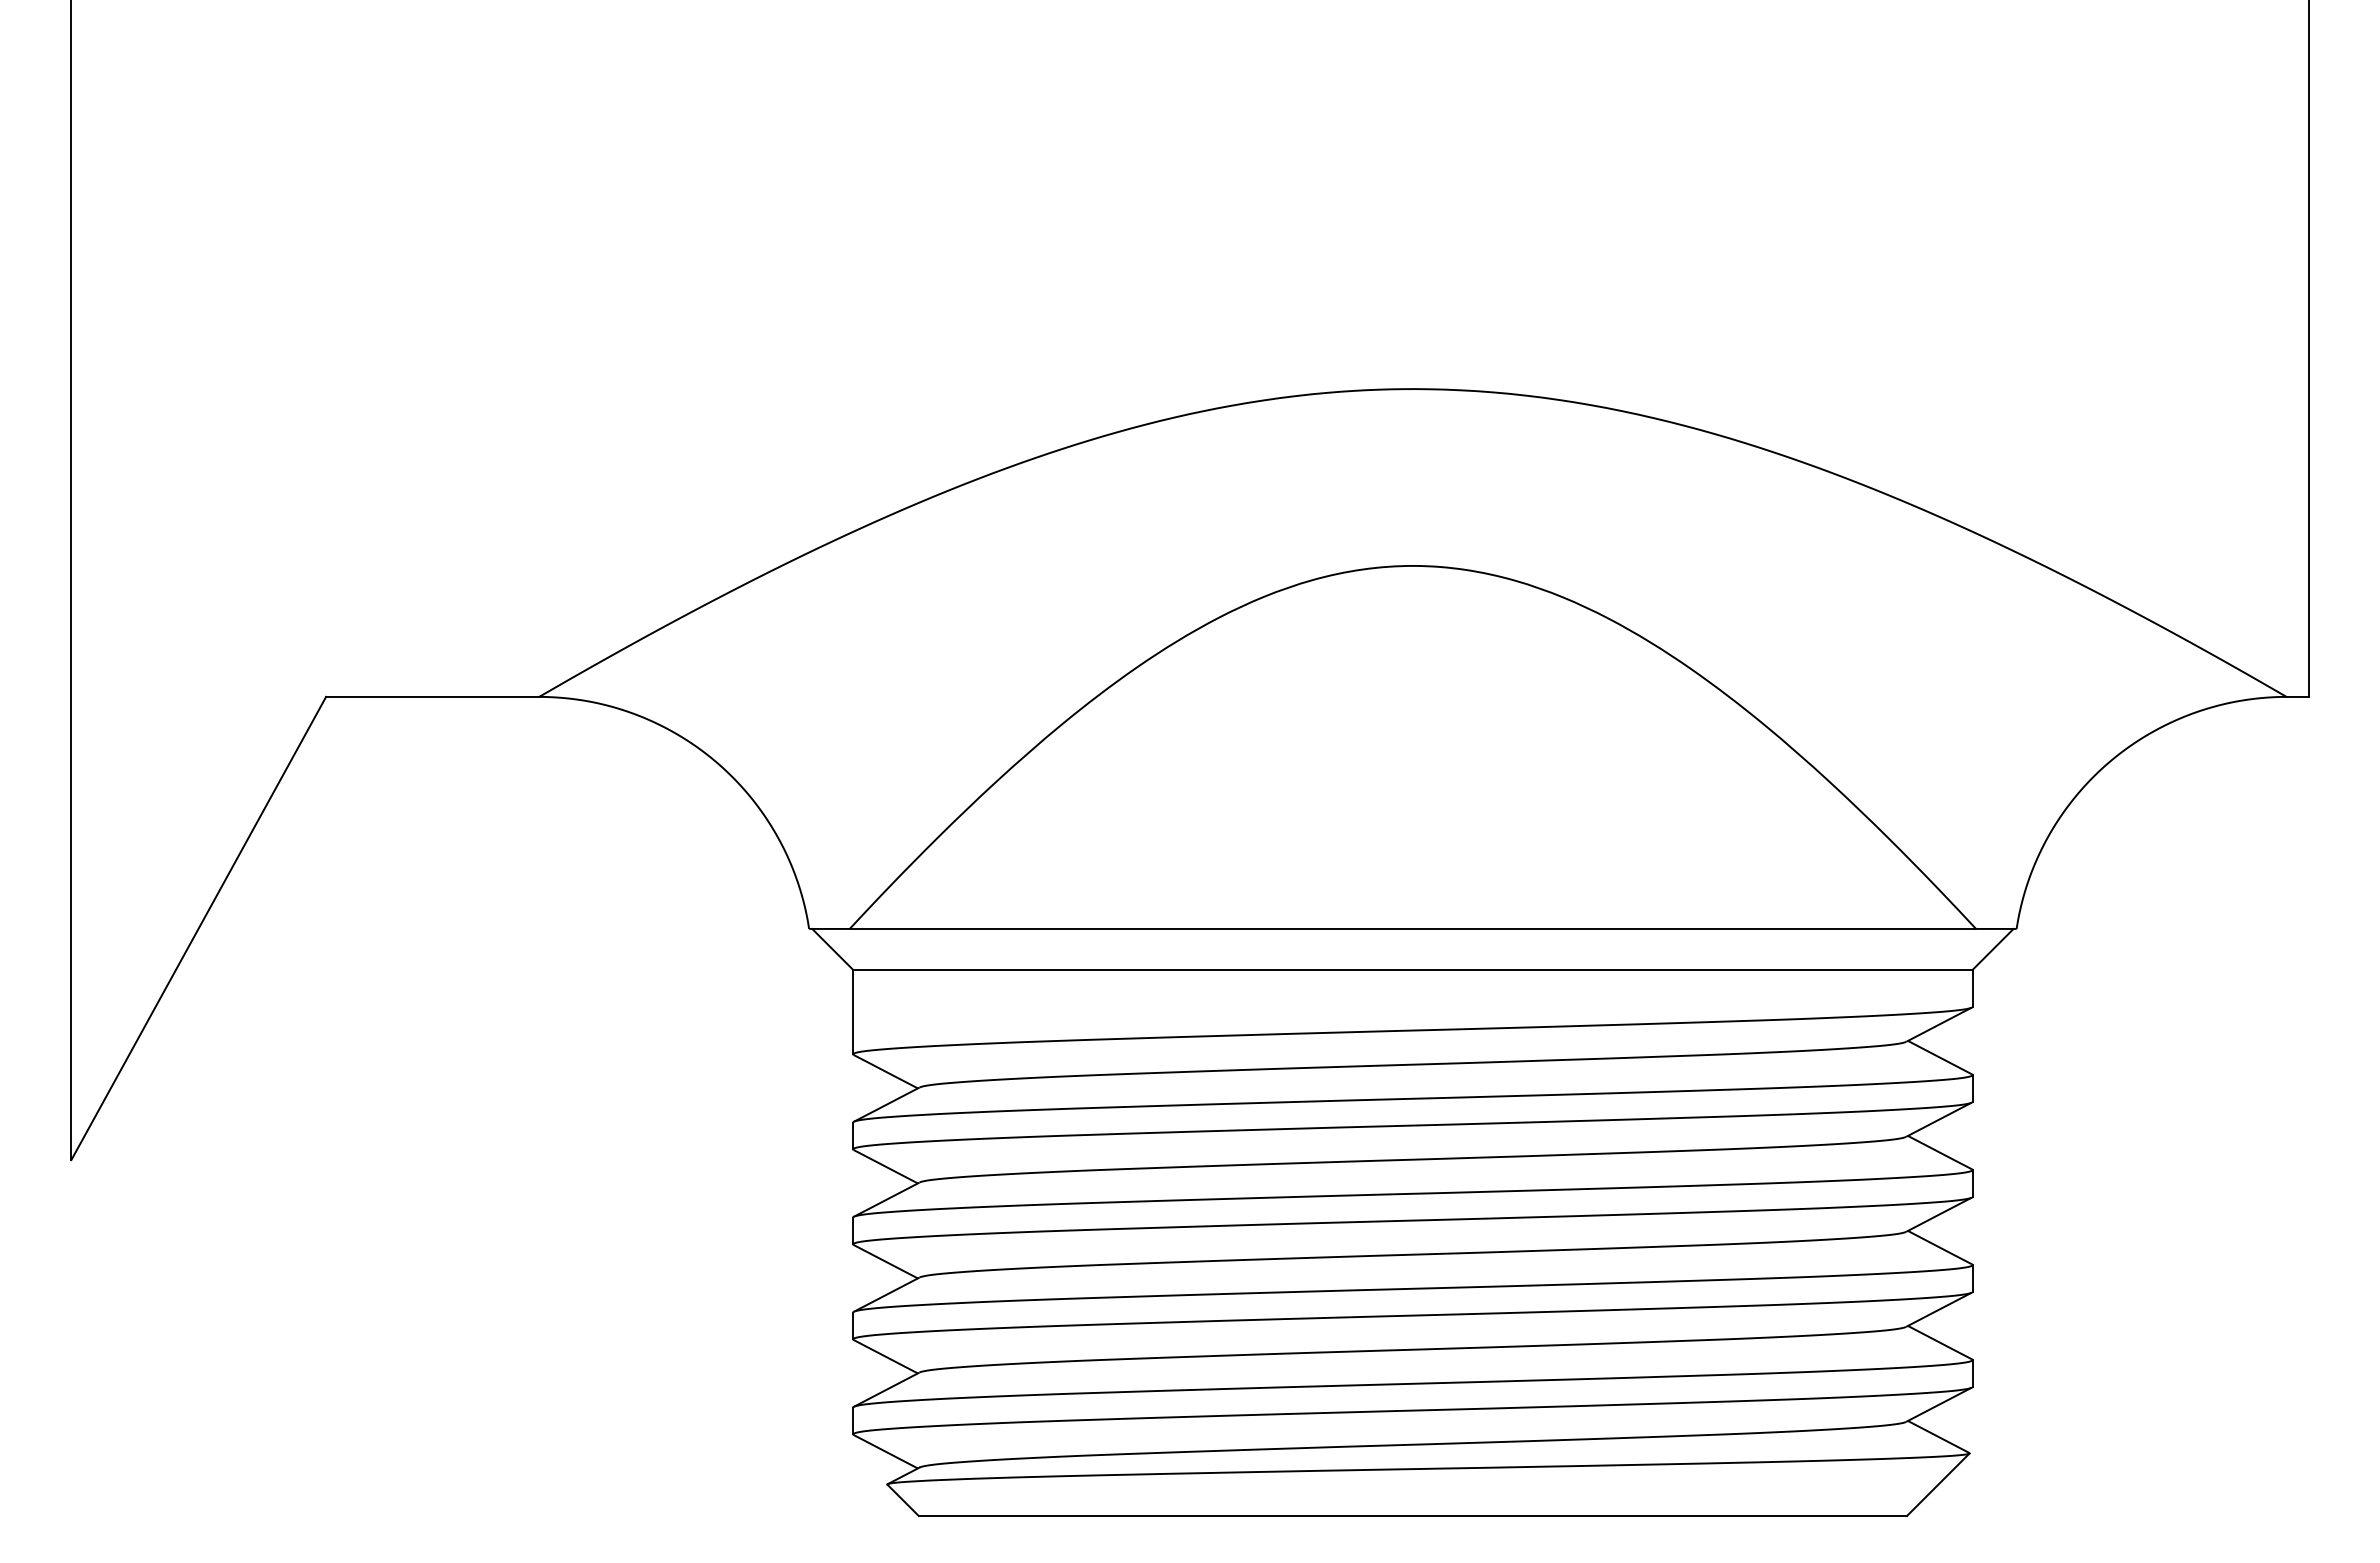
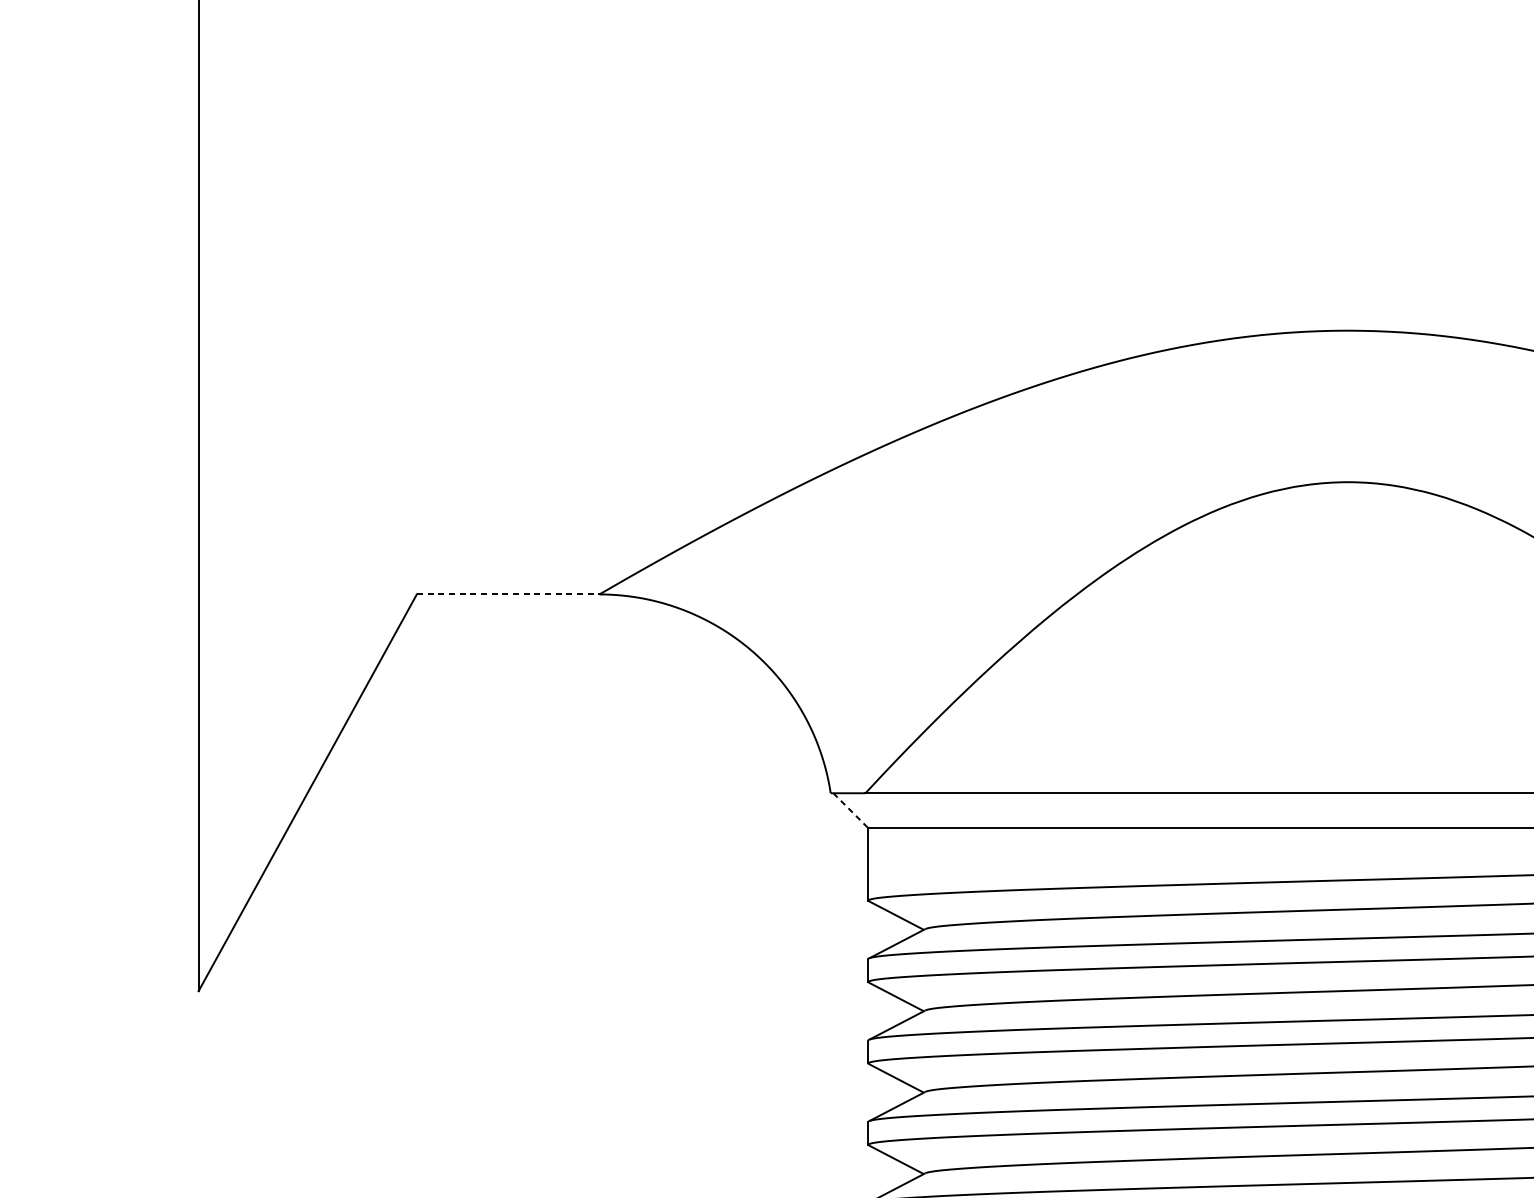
line: (432, 696) -> (507, 594), solid -> dashed
line: (832, 949) -> (850, 810), solid -> dashed

